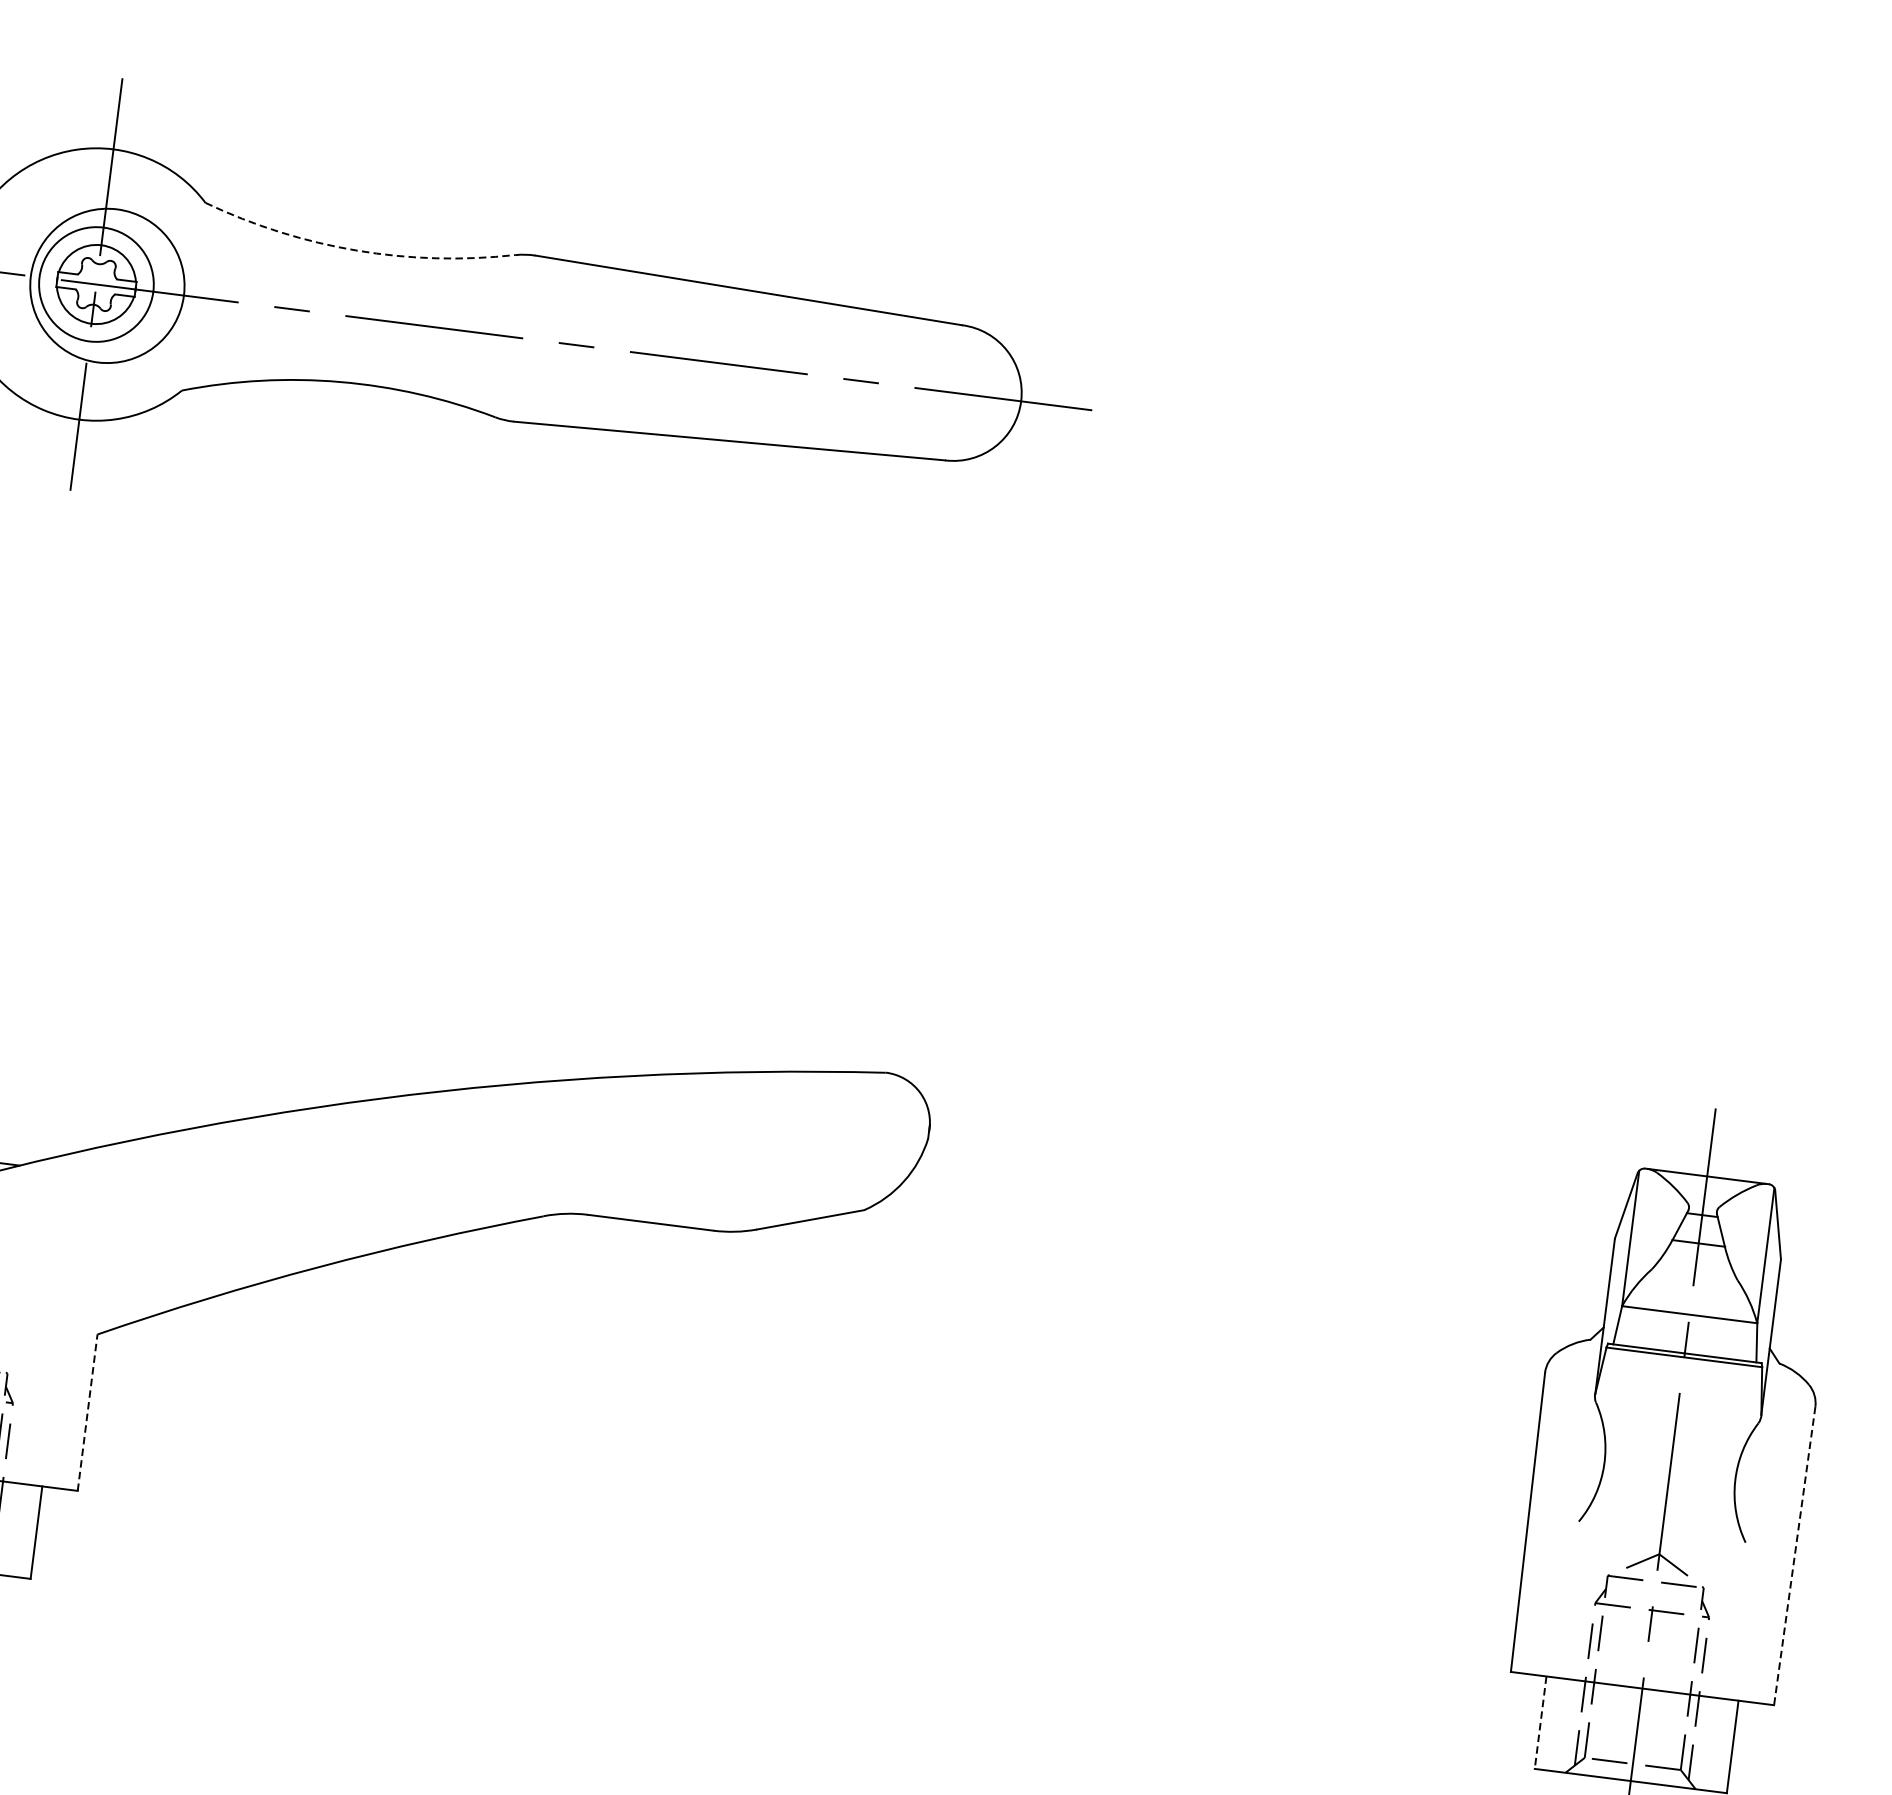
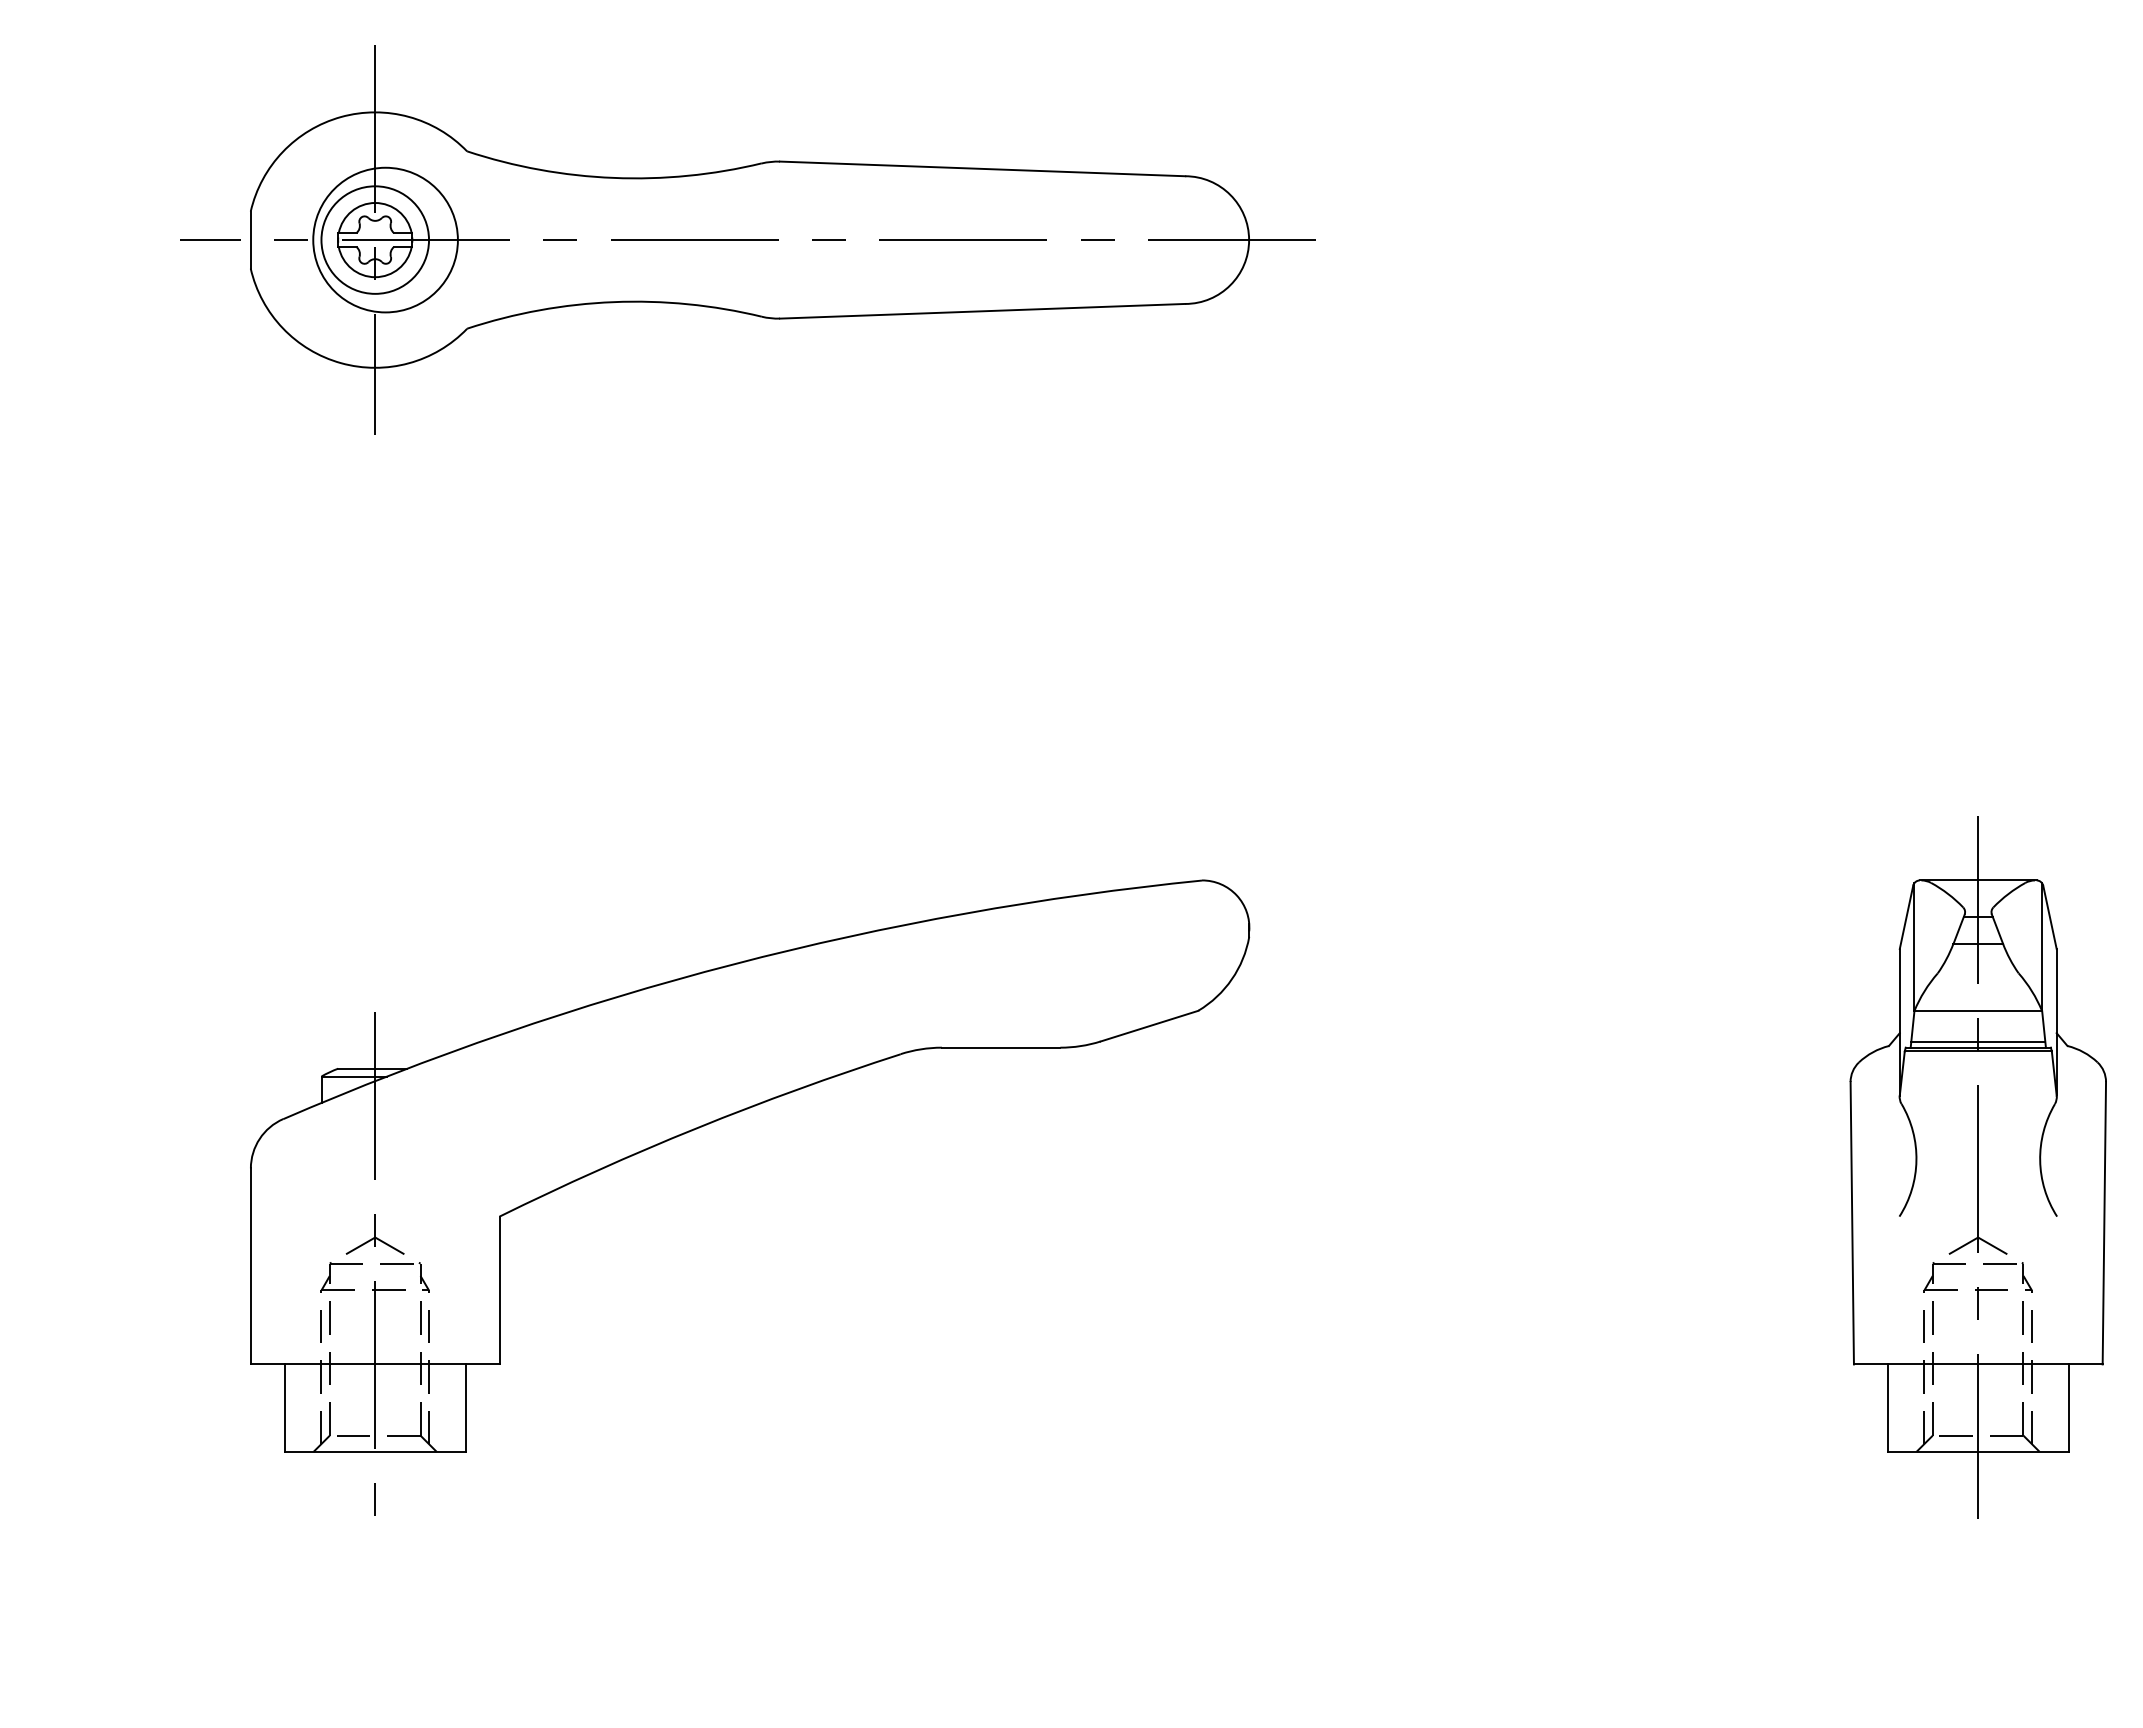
arc: (356, 250) -> (613, 177), dashed -> solid
line: (1685, 1347) -> (1978, 1042), added
line: (87, 1412) -> (499, 1290), dashed -> solid
line: (1794, 1556) -> (2104, 1223), dashed -> solid
line: (1540, 1723) -> (1887, 1408), dashed -> solid

